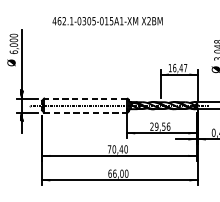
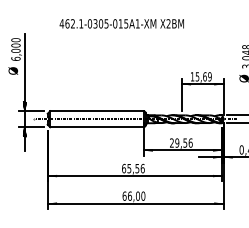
text: (179, 67) -> (203, 76), 16,47 -> 15,69
line: (85, 98) -> (96, 111), dashed -> solid
line: (85, 112) -> (96, 127), dashed -> solid
text: (117, 149) -> (133, 168), 70,40 -> 65,56

